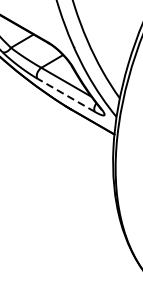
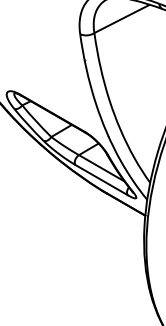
line: (66, 94) -> (101, 179), dashed -> solid

